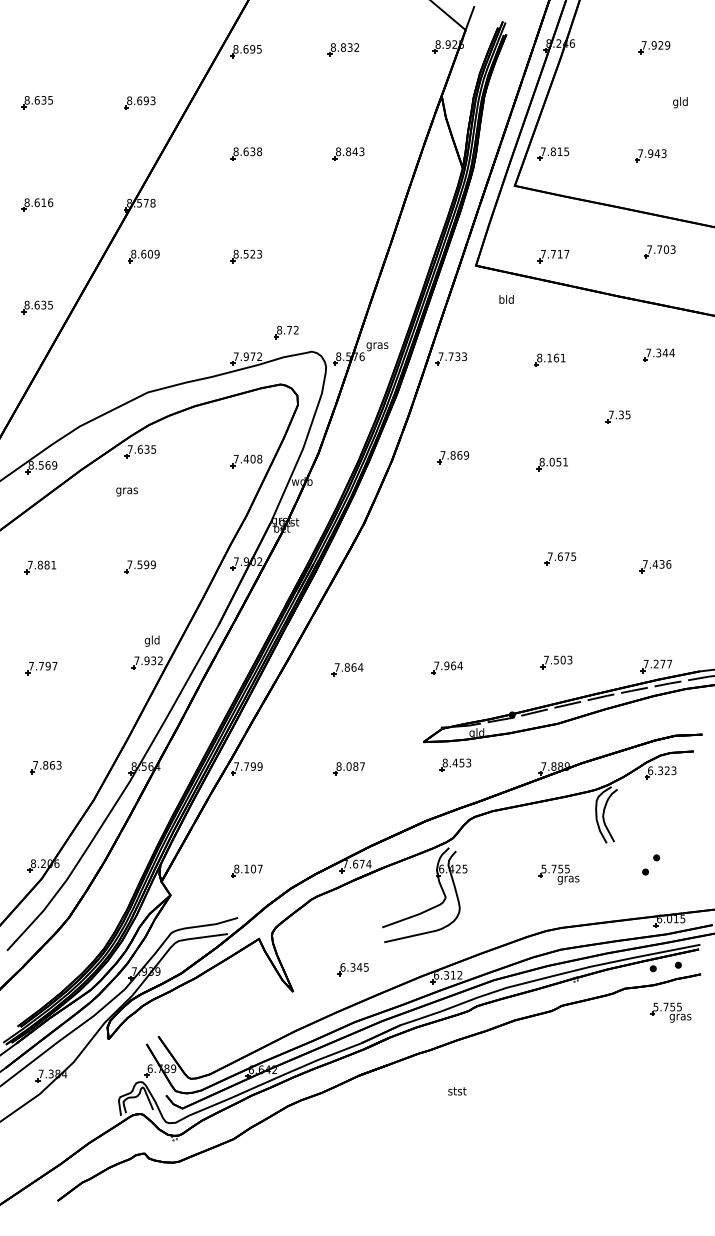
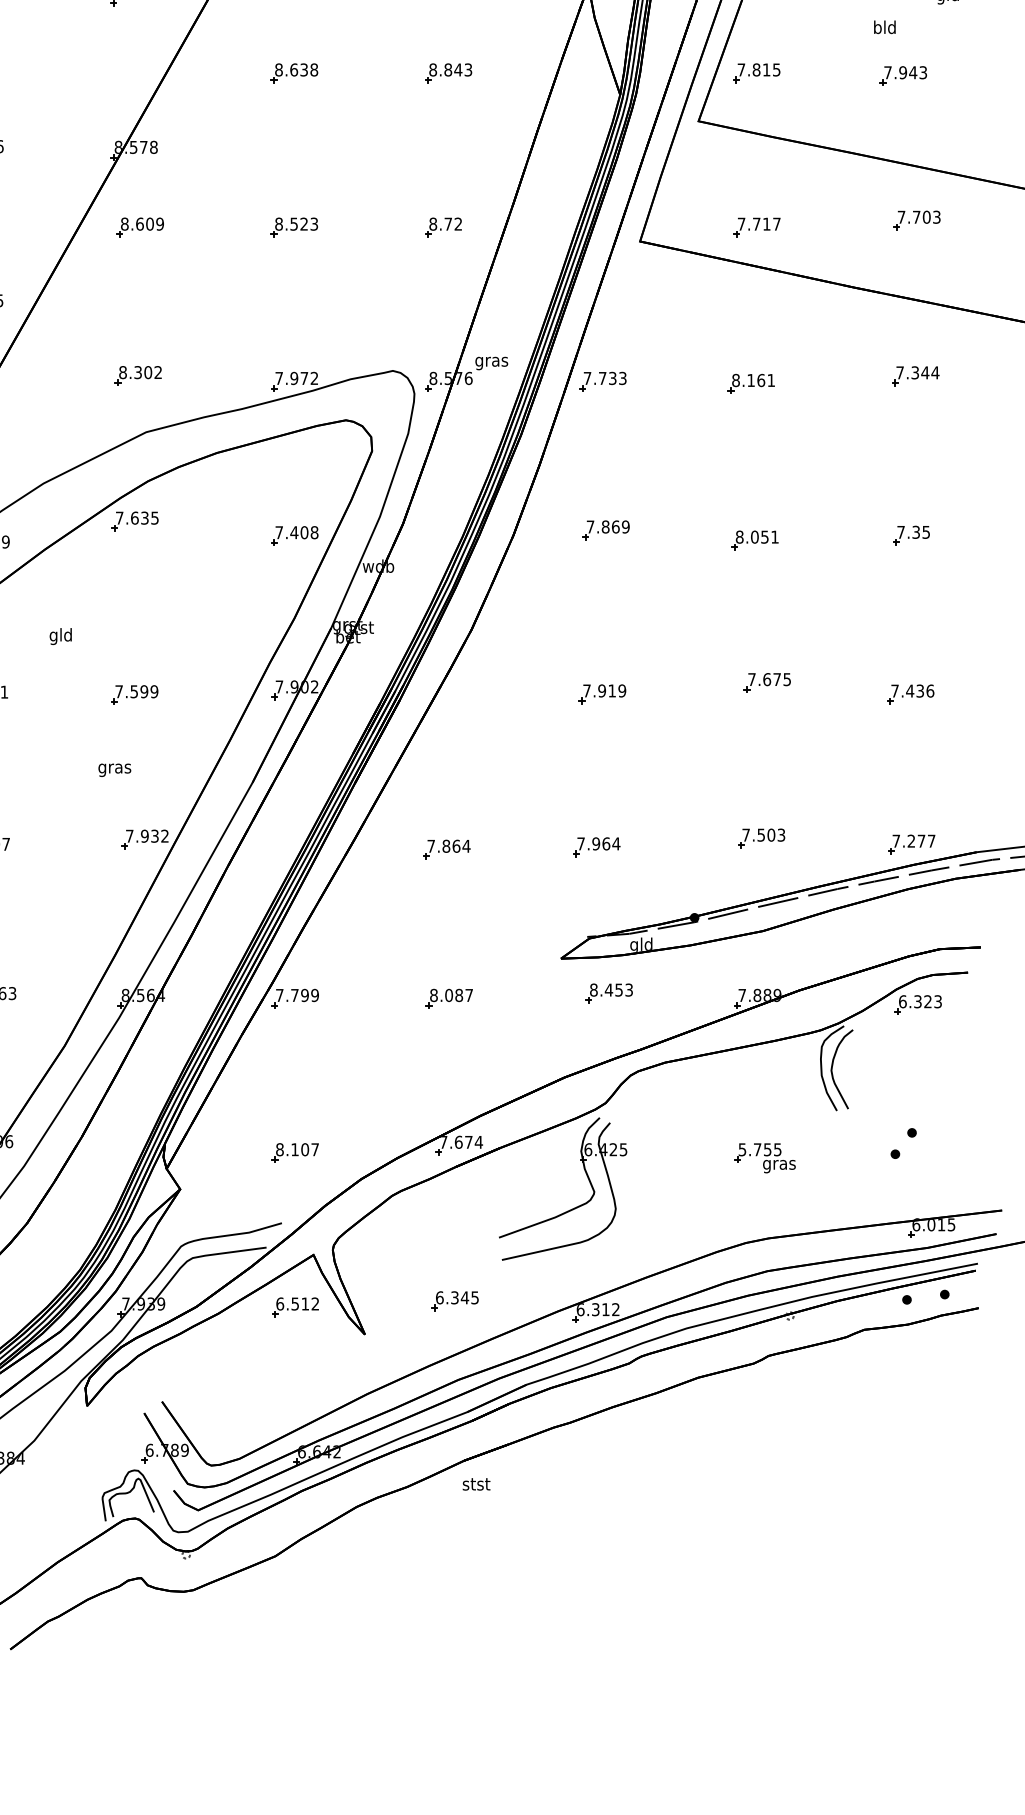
text: (506, 299) -> (884, 27), moved
part: (286, 332) -> (443, 227), moved
part: (142, 354) -> (138, 375), added
part: (617, 416) -> (910, 534), moved
text: (126, 491) -> (113, 769), moved
part: (450, 566) -> (601, 694), added
text: (151, 640) -> (59, 635), moved
part: (246, 973) -> (294, 1306), added
part: (670, 1012) -> (932, 1365), removed
text: (457, 1091) -> (476, 1484), moved

